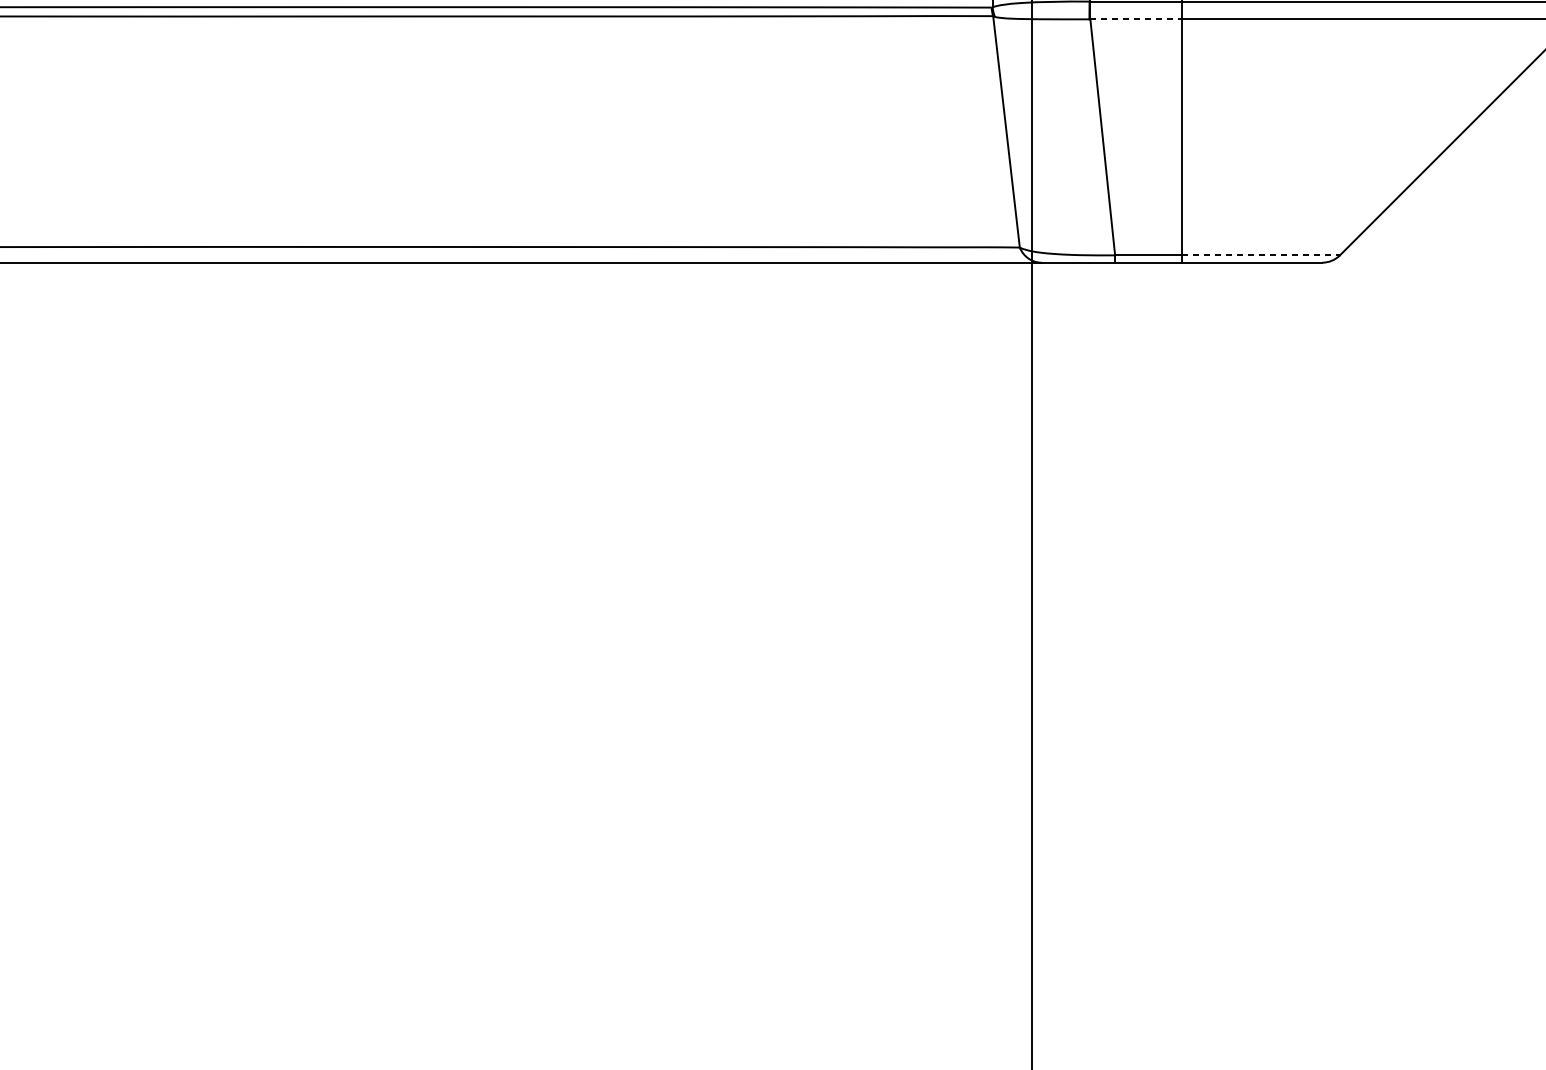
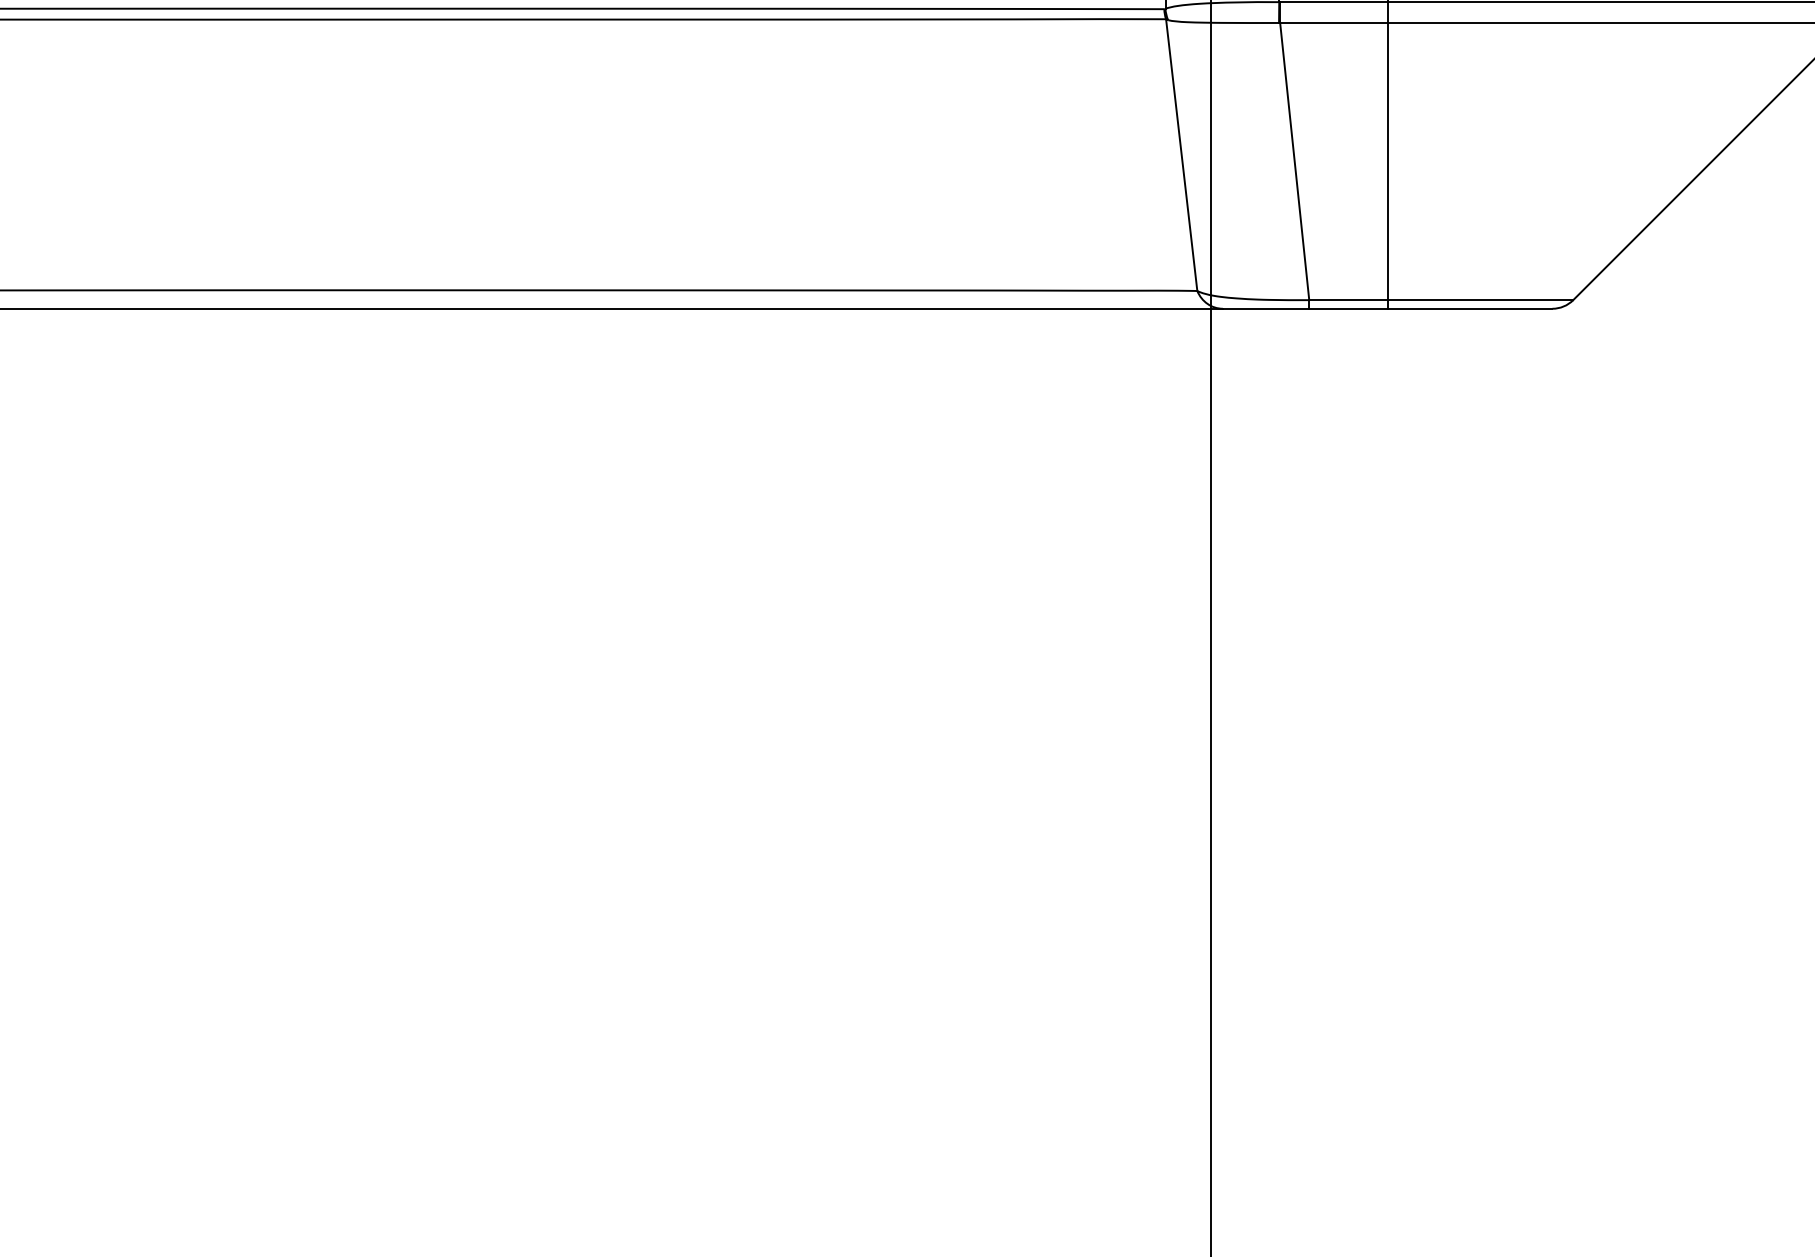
line: (1136, 18) -> (1334, 22), dashed -> solid
line: (1260, 255) -> (1480, 300), dashed -> solid

